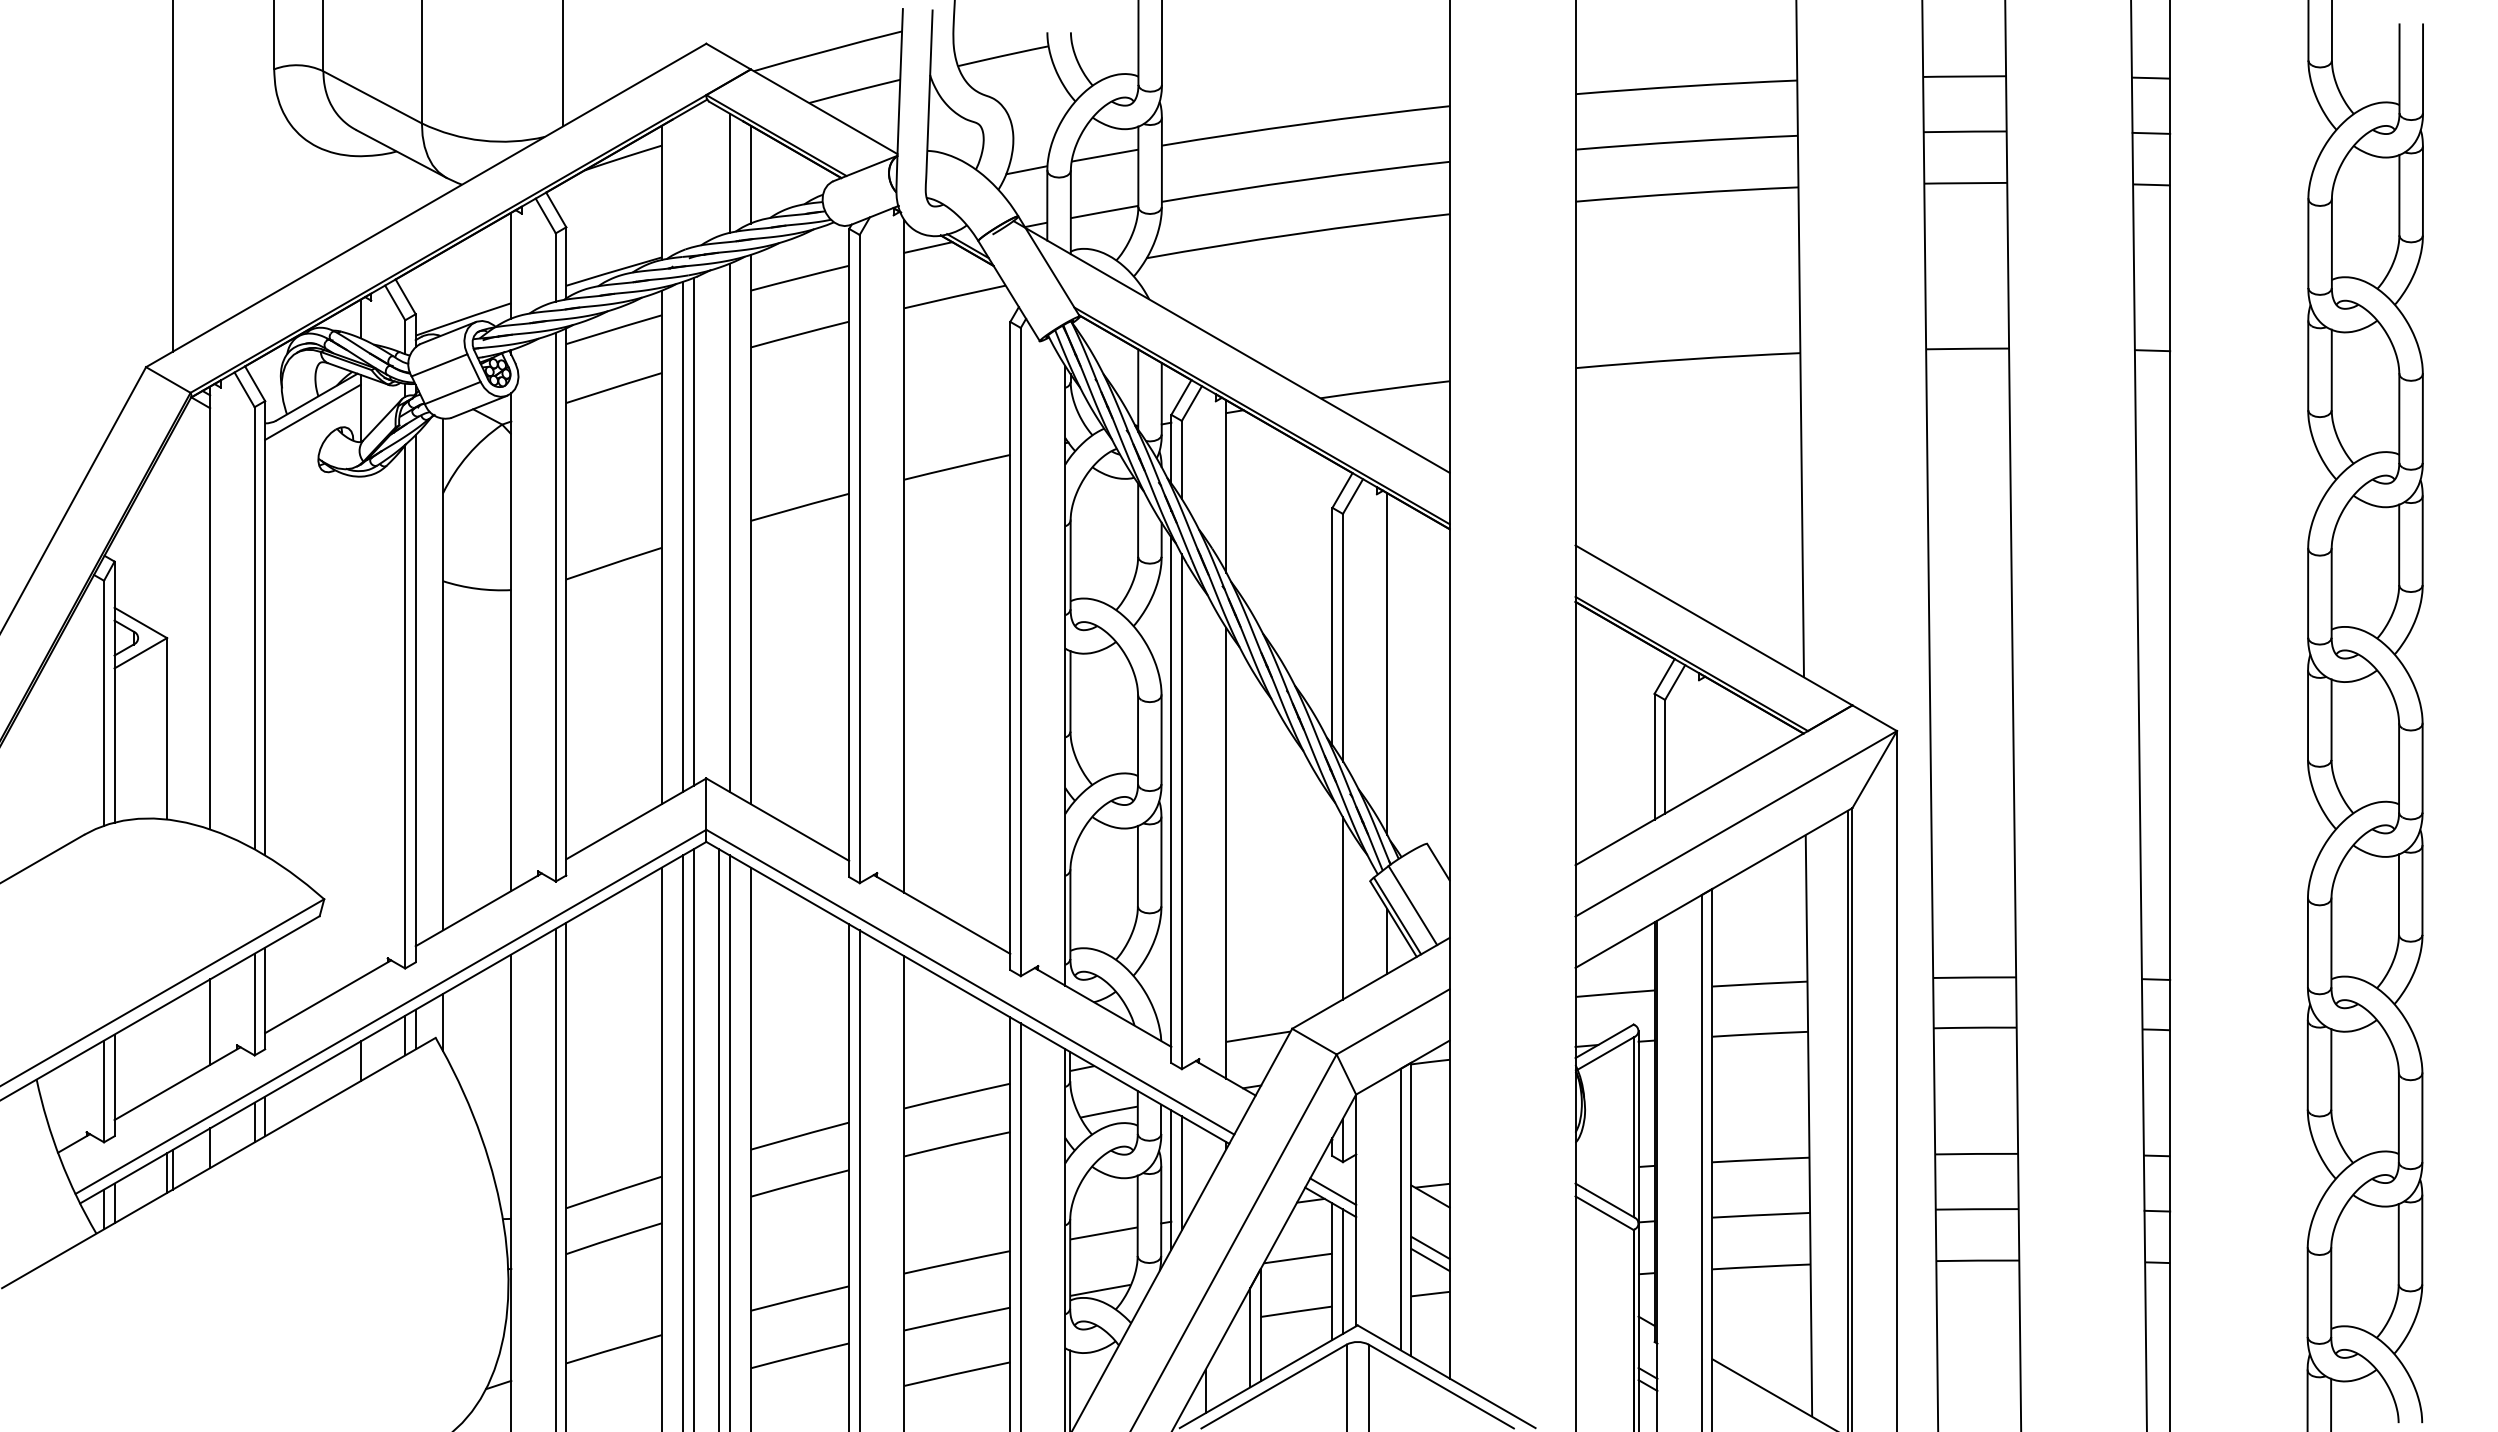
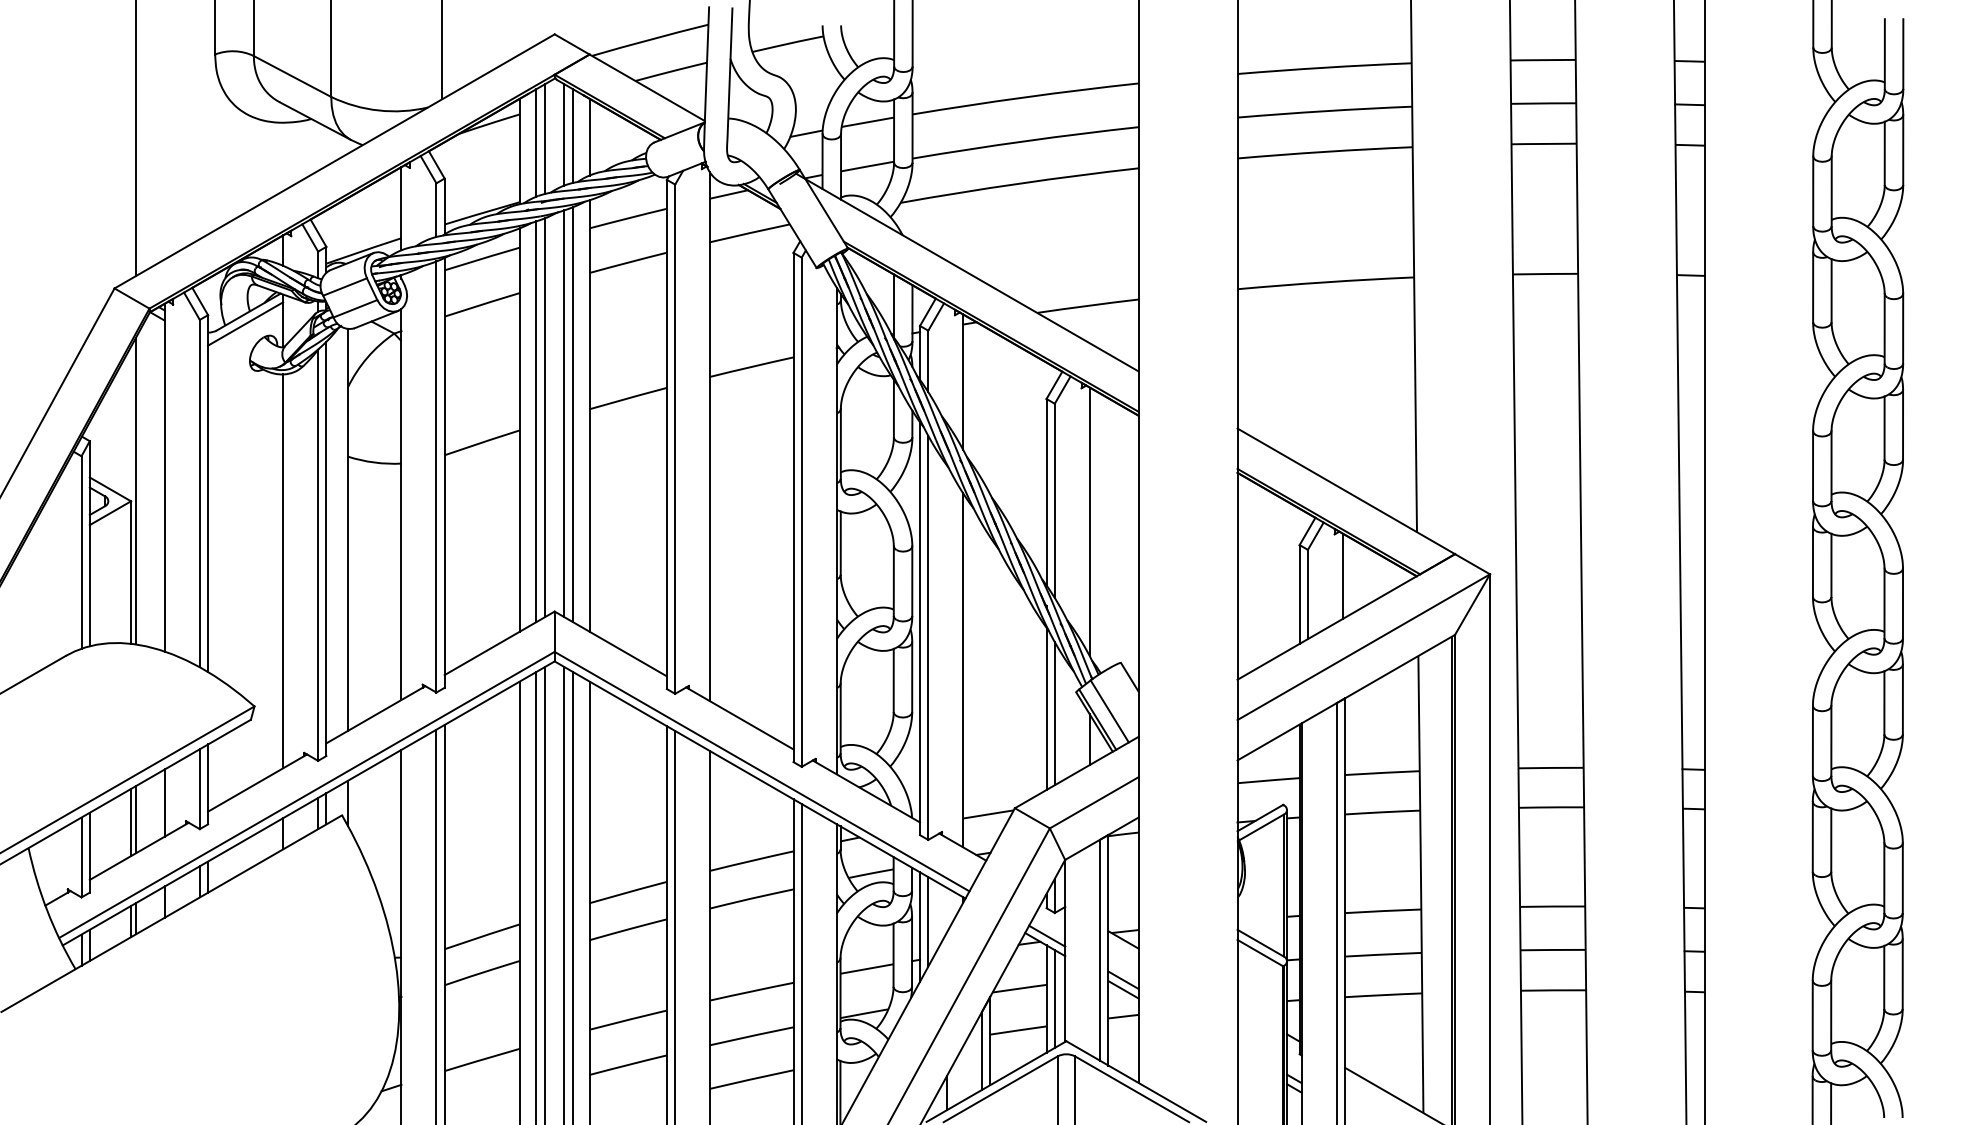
line: (718, 171) -> (564, 134), added
line: (694, 177) -> (545, 139), added
line: (682, 181) -> (535, 142), added
line: (718, 526) -> (564, 413), added
line: (173, 625) -> (136, 491), added
line: (360, 726) -> (282, 570), added
line: (1709, 733) -> (1342, 576), added
line: (1332, 902) -> (1046, 709), added
line: (173, 1043) -> (136, 819), added
line: (167, 1046) -> (131, 822), added

